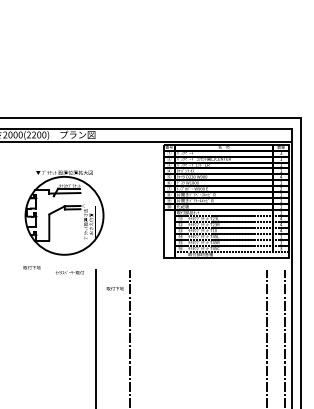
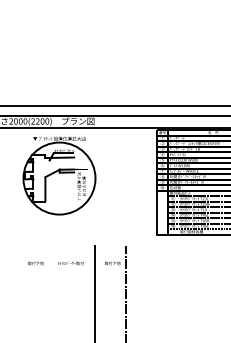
part: (64, 212) -> (59, 175), moved
text: (31, 267) -> (35, 263), moved
text: (69, 272) -> (70, 263), moved

